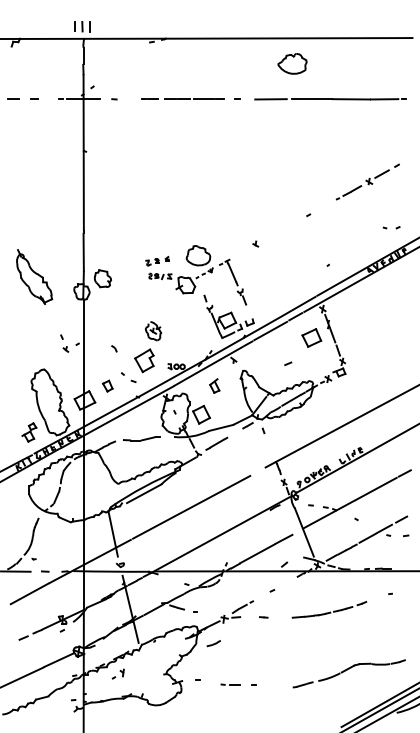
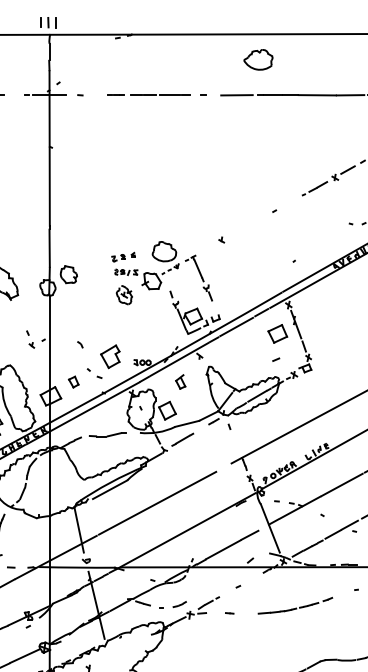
part: (153, 331) -> (124, 295), moved
line: (288, 363) -> (276, 359), moved
part: (213, 643) -> (179, 604), moved

